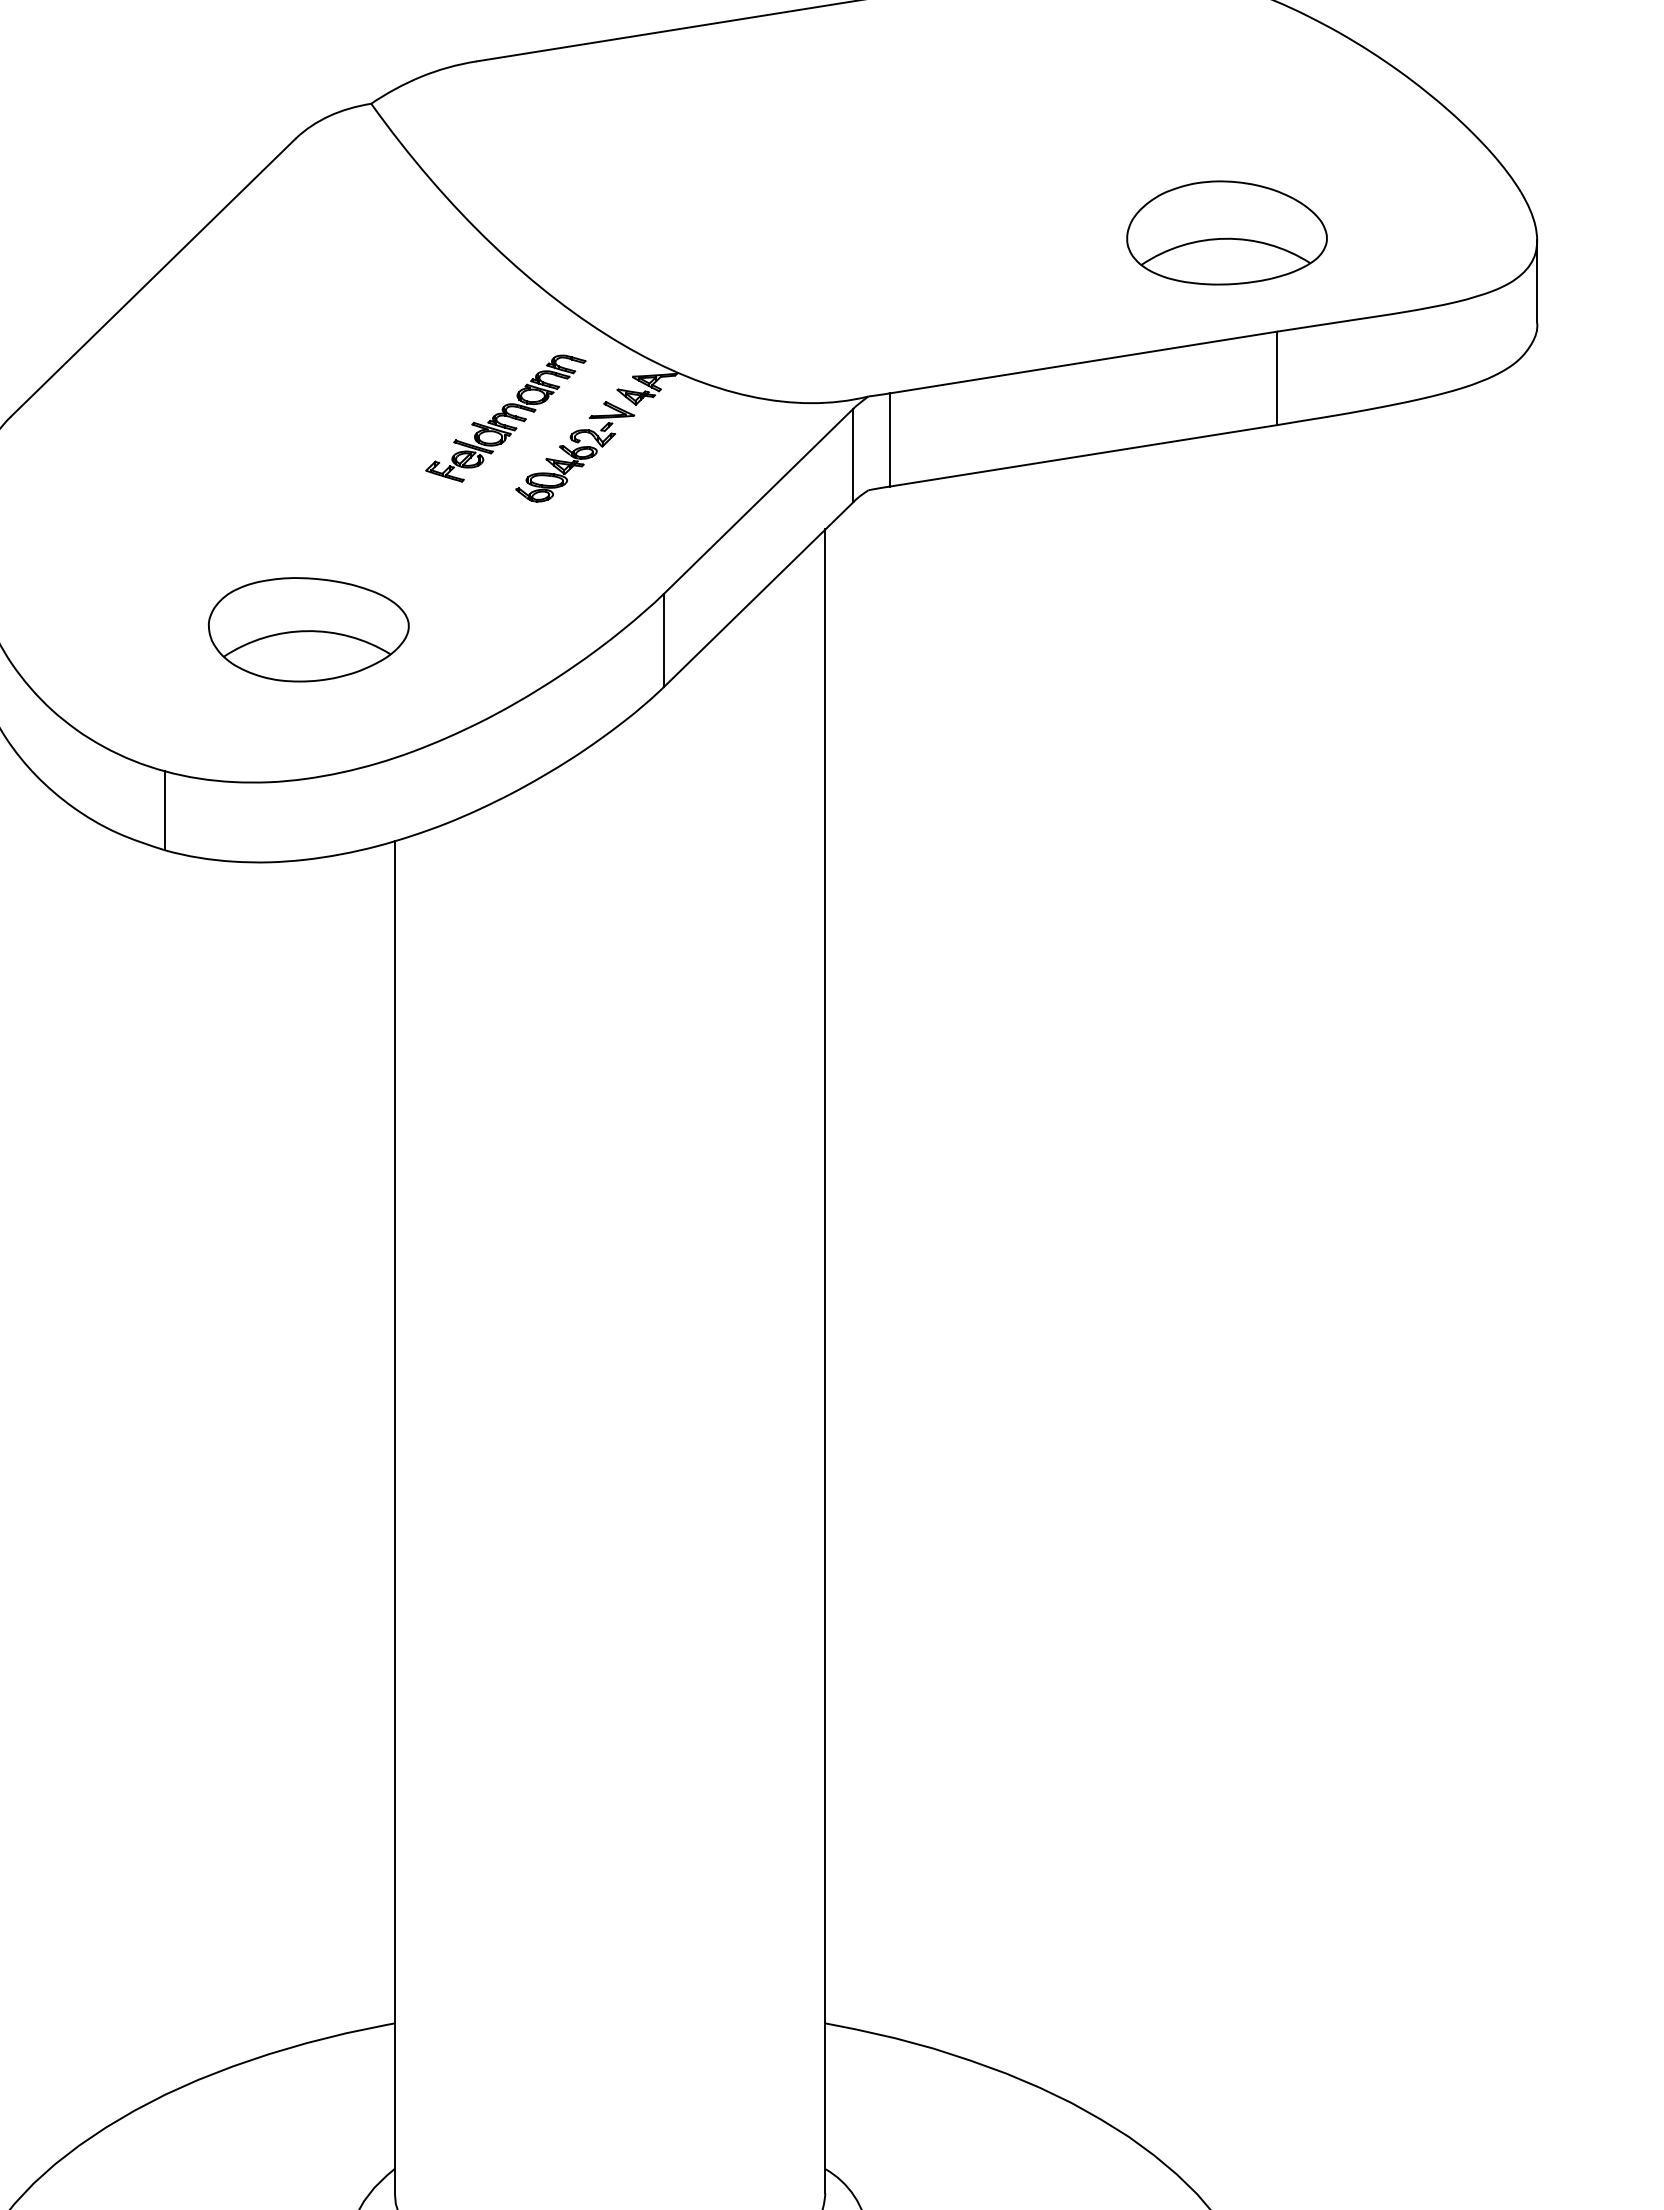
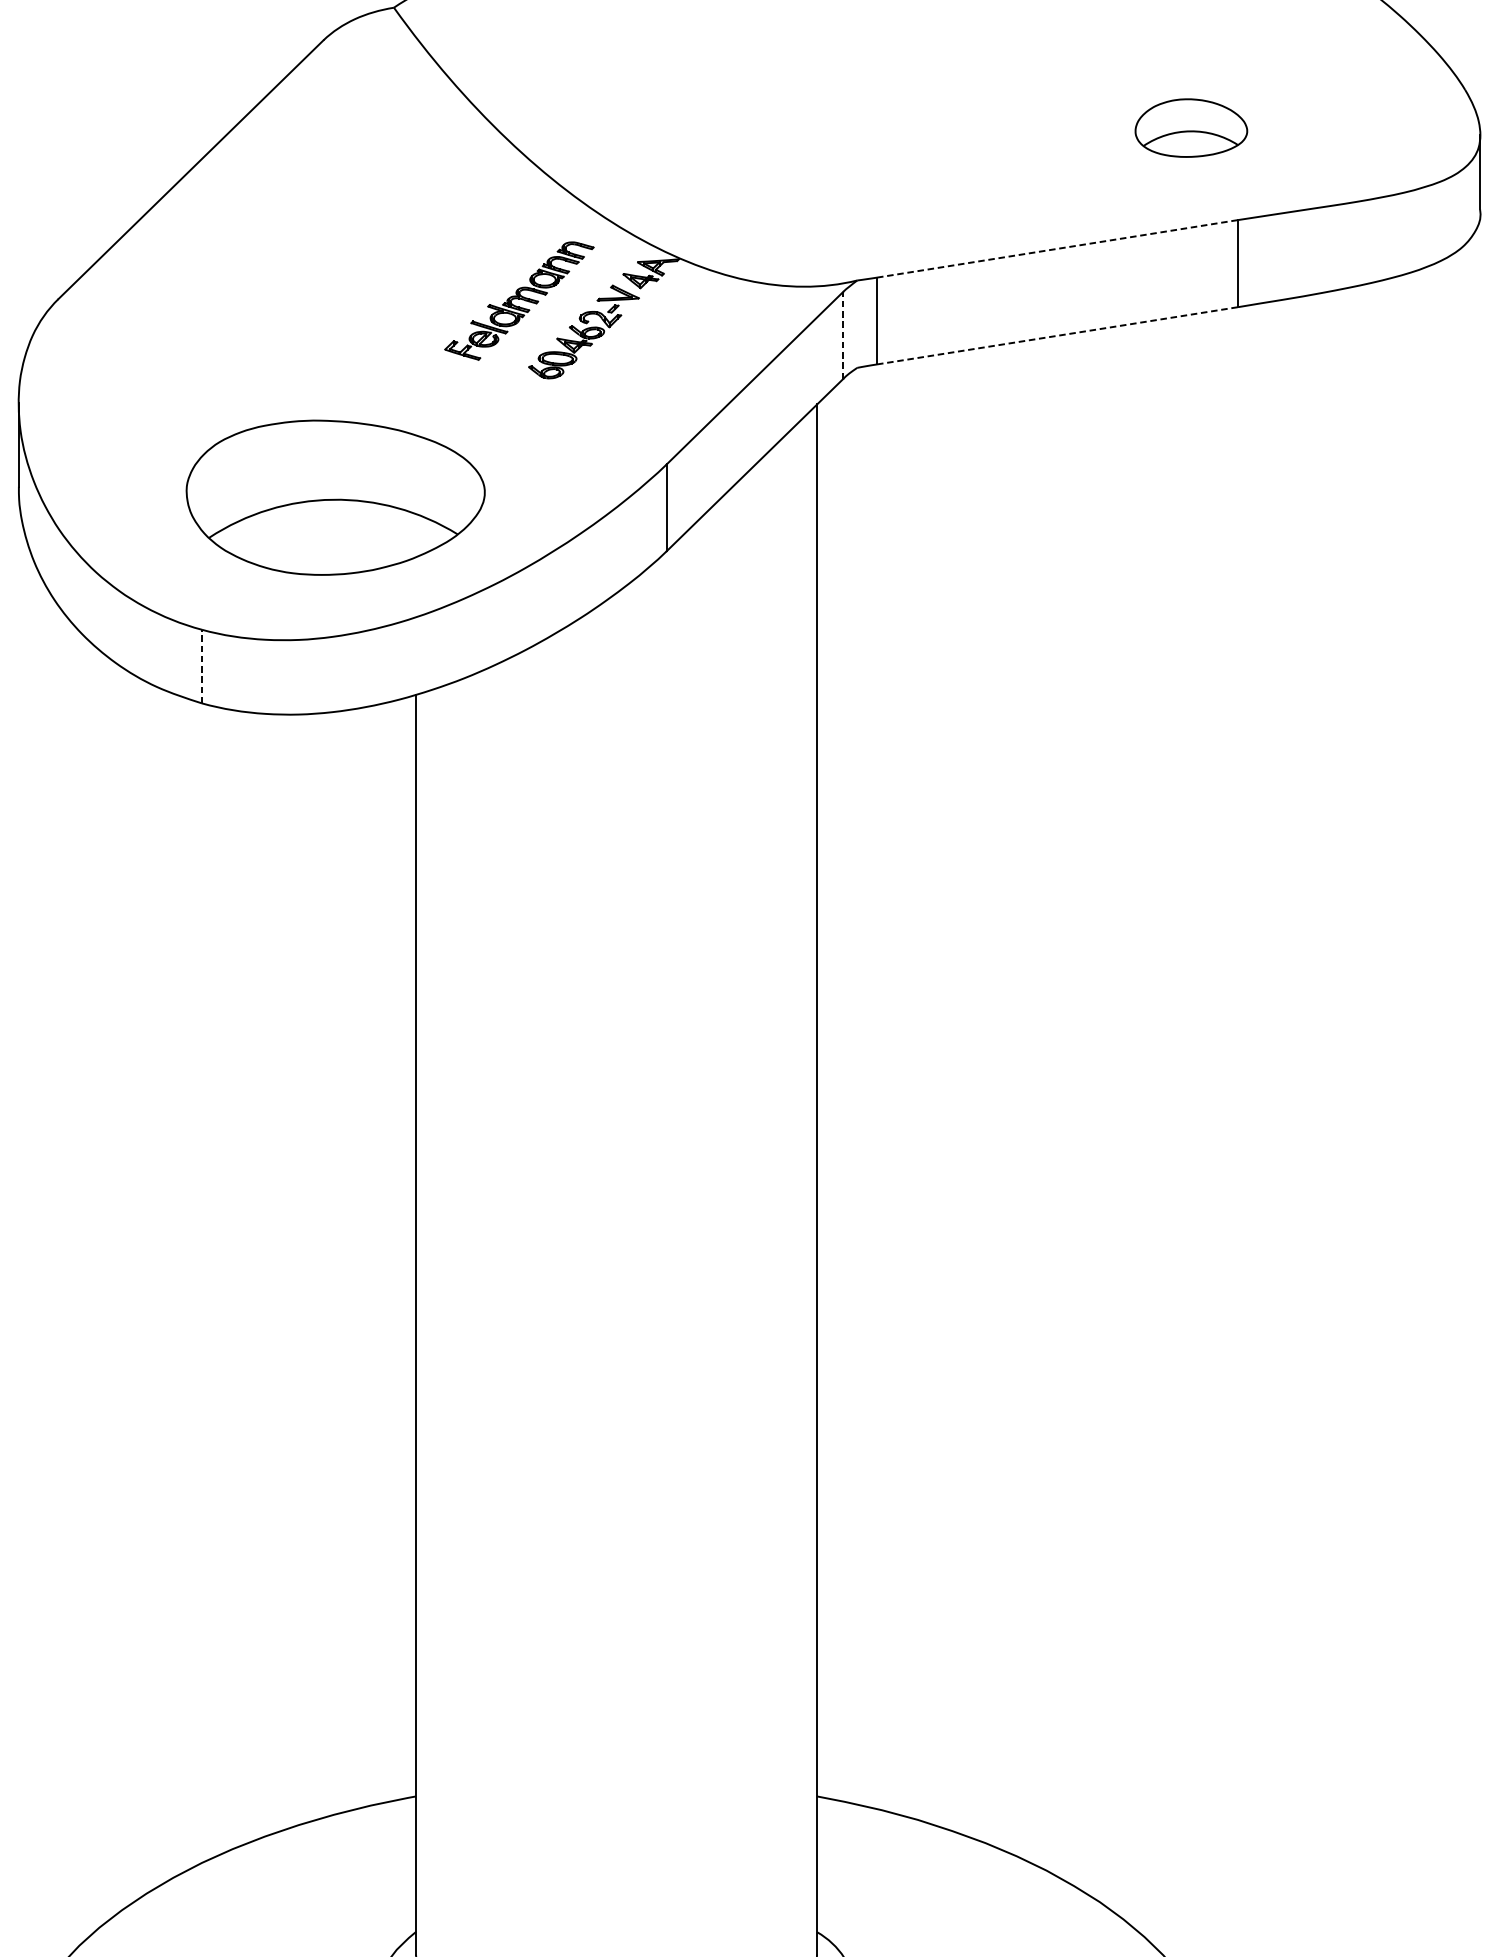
part: (1226, 232) -> (1190, 127), size x0.6
line: (1083, 362) -> (1057, 248), solid -> dashed
line: (853, 455) -> (843, 335), solid -> dashed
line: (1083, 455) -> (1057, 335), solid -> dashed
part: (308, 629) -> (335, 497), size x1.6
line: (165, 810) -> (202, 666), solid -> dashed

